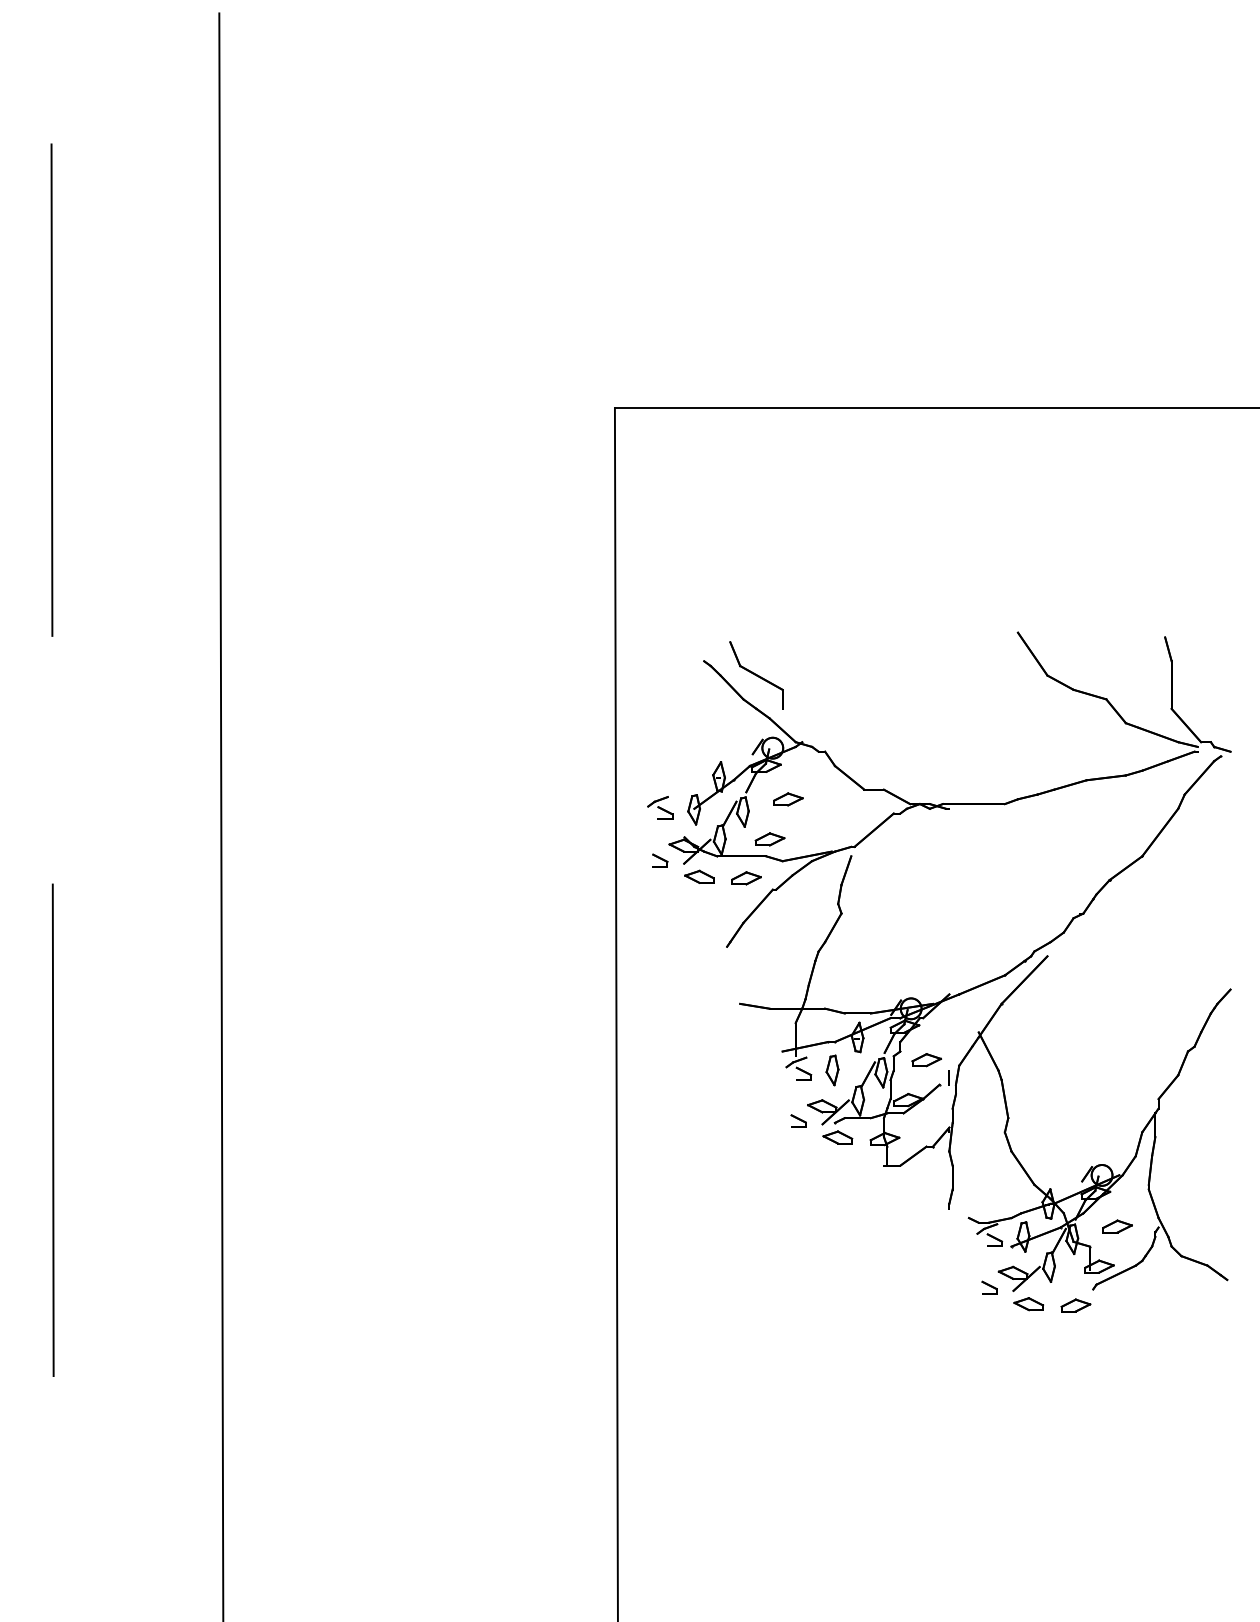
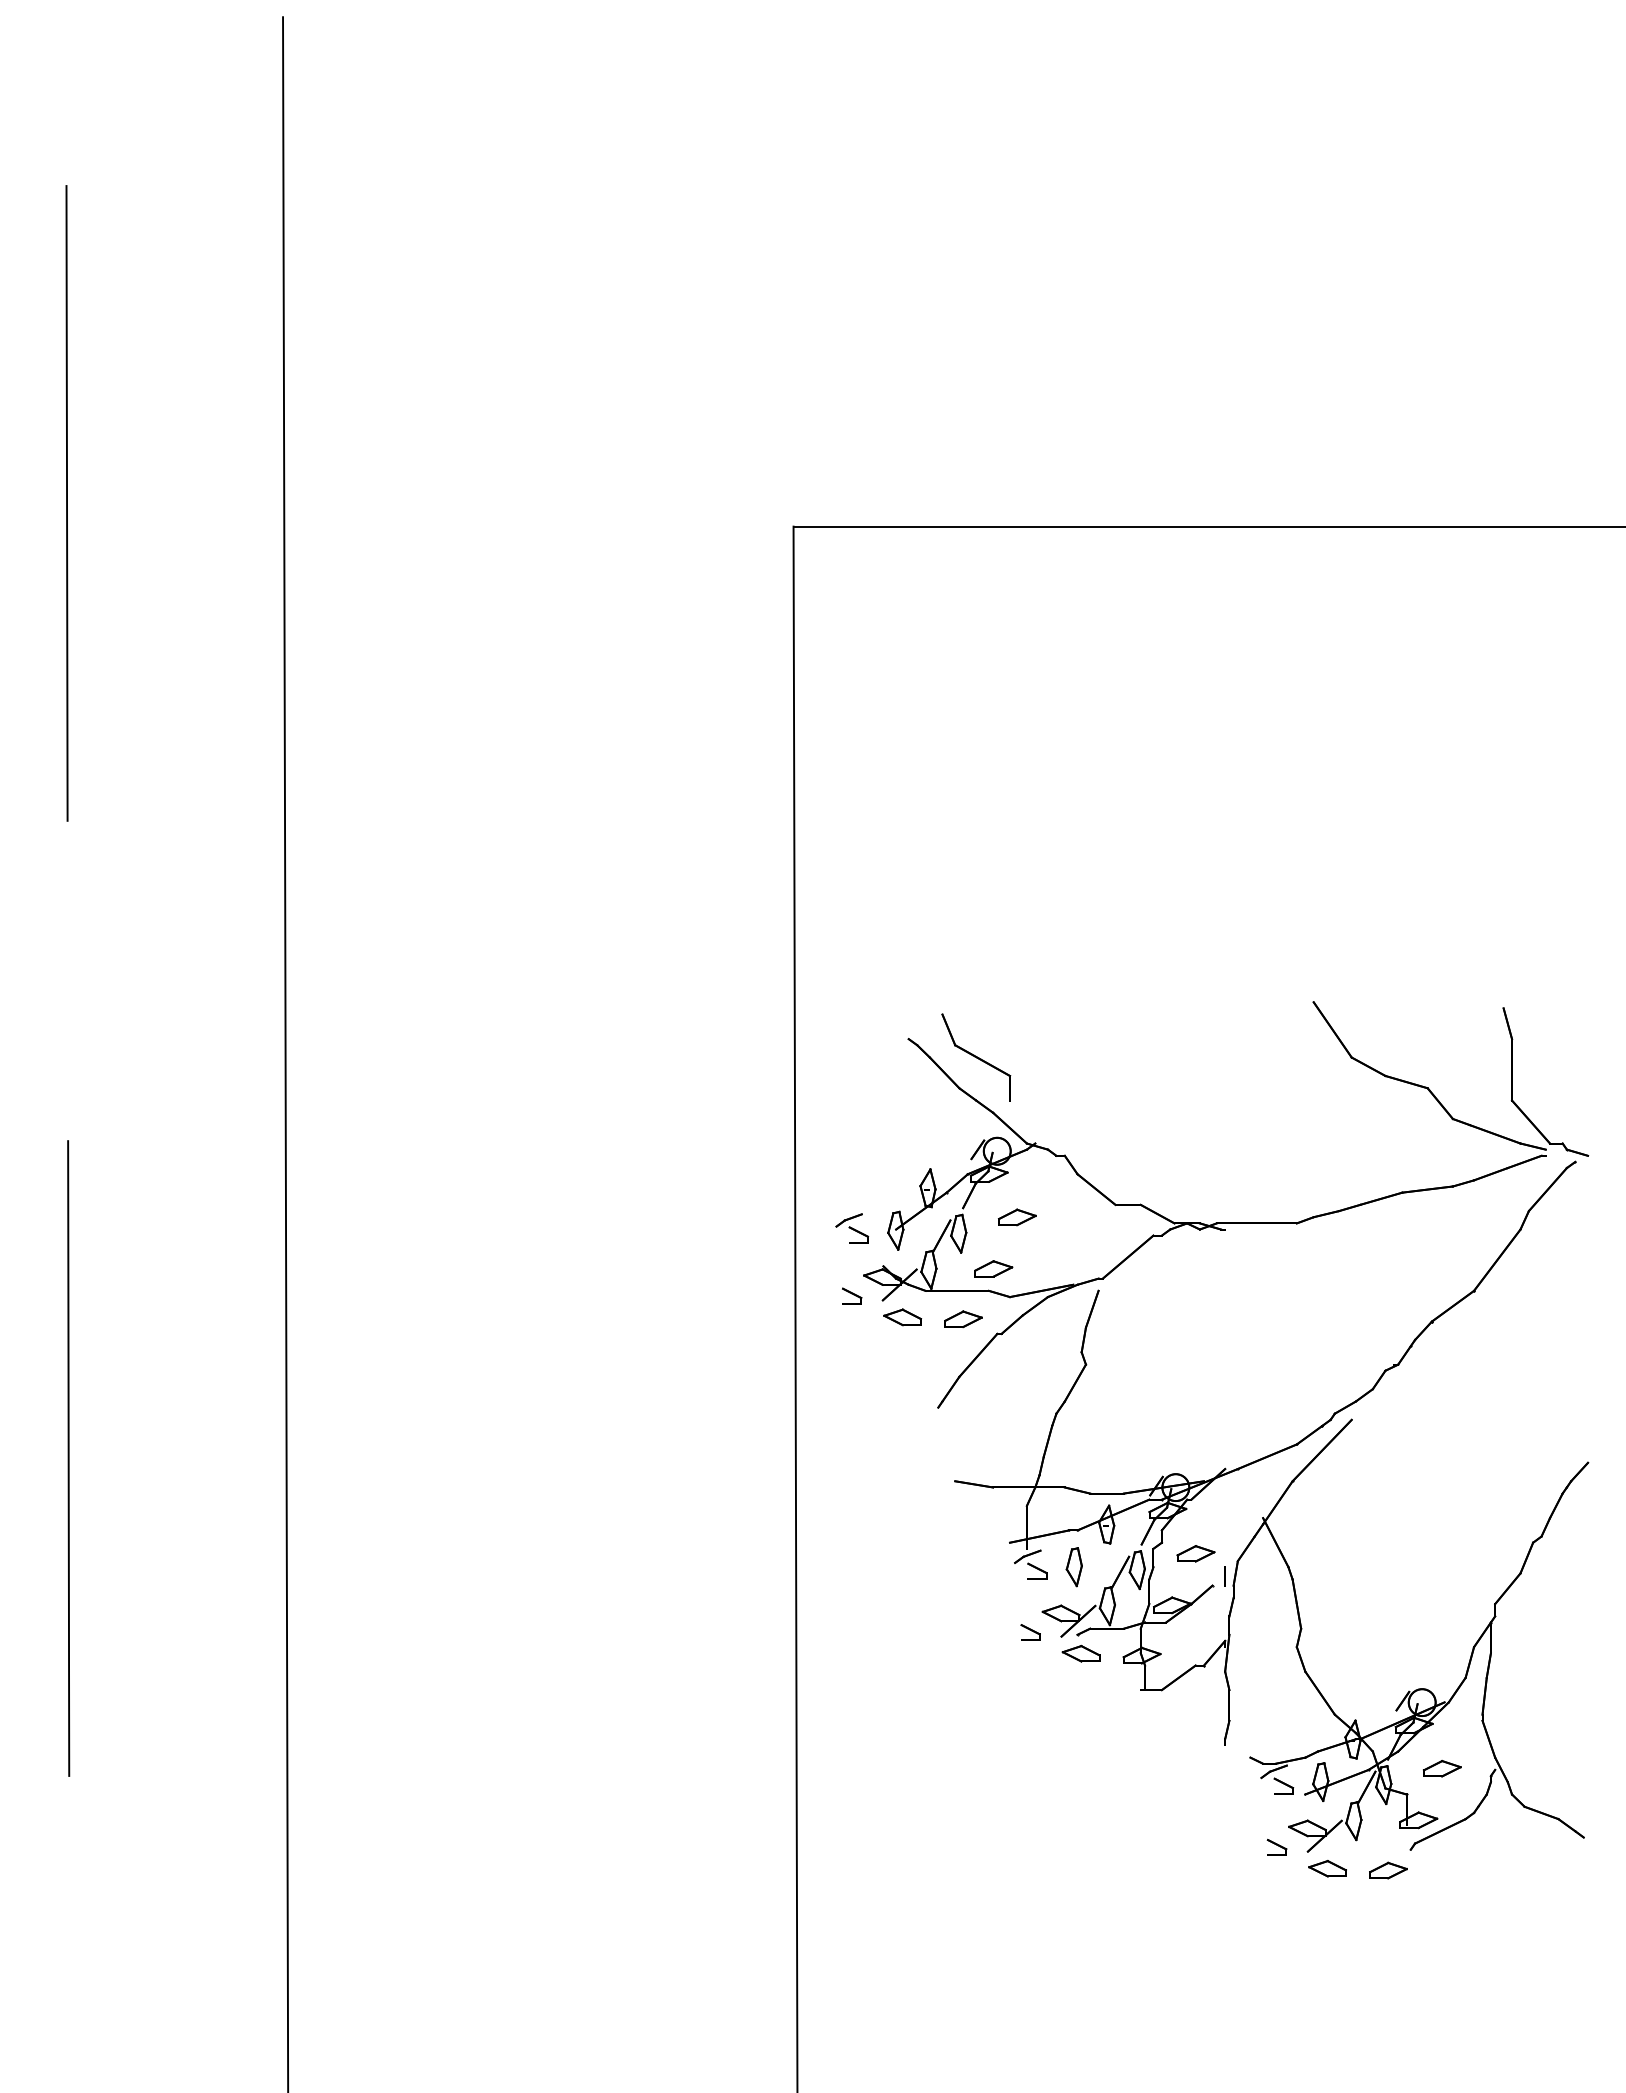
part: (948, 993) -> (1224, 1467), moved

